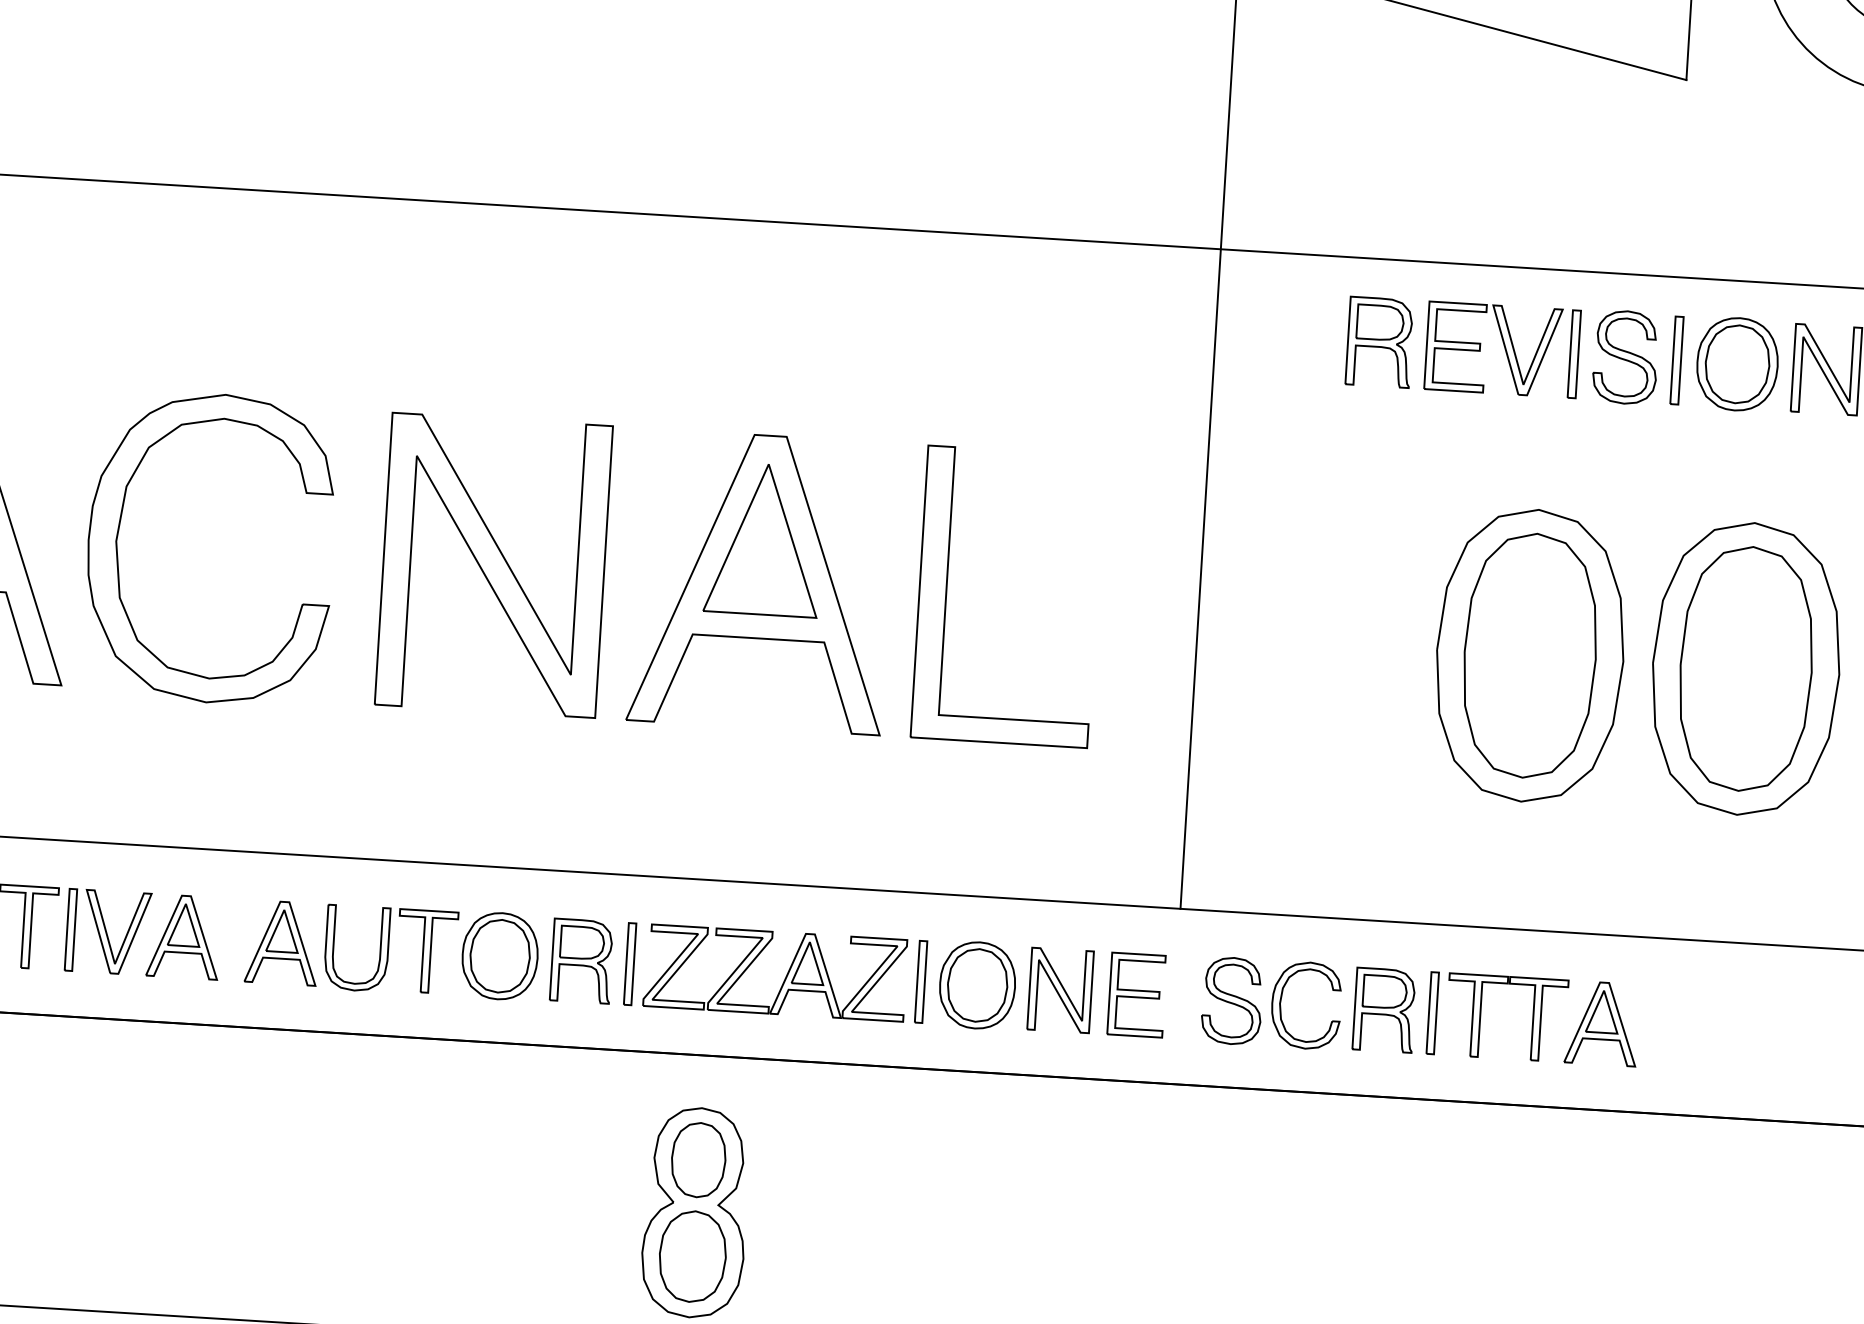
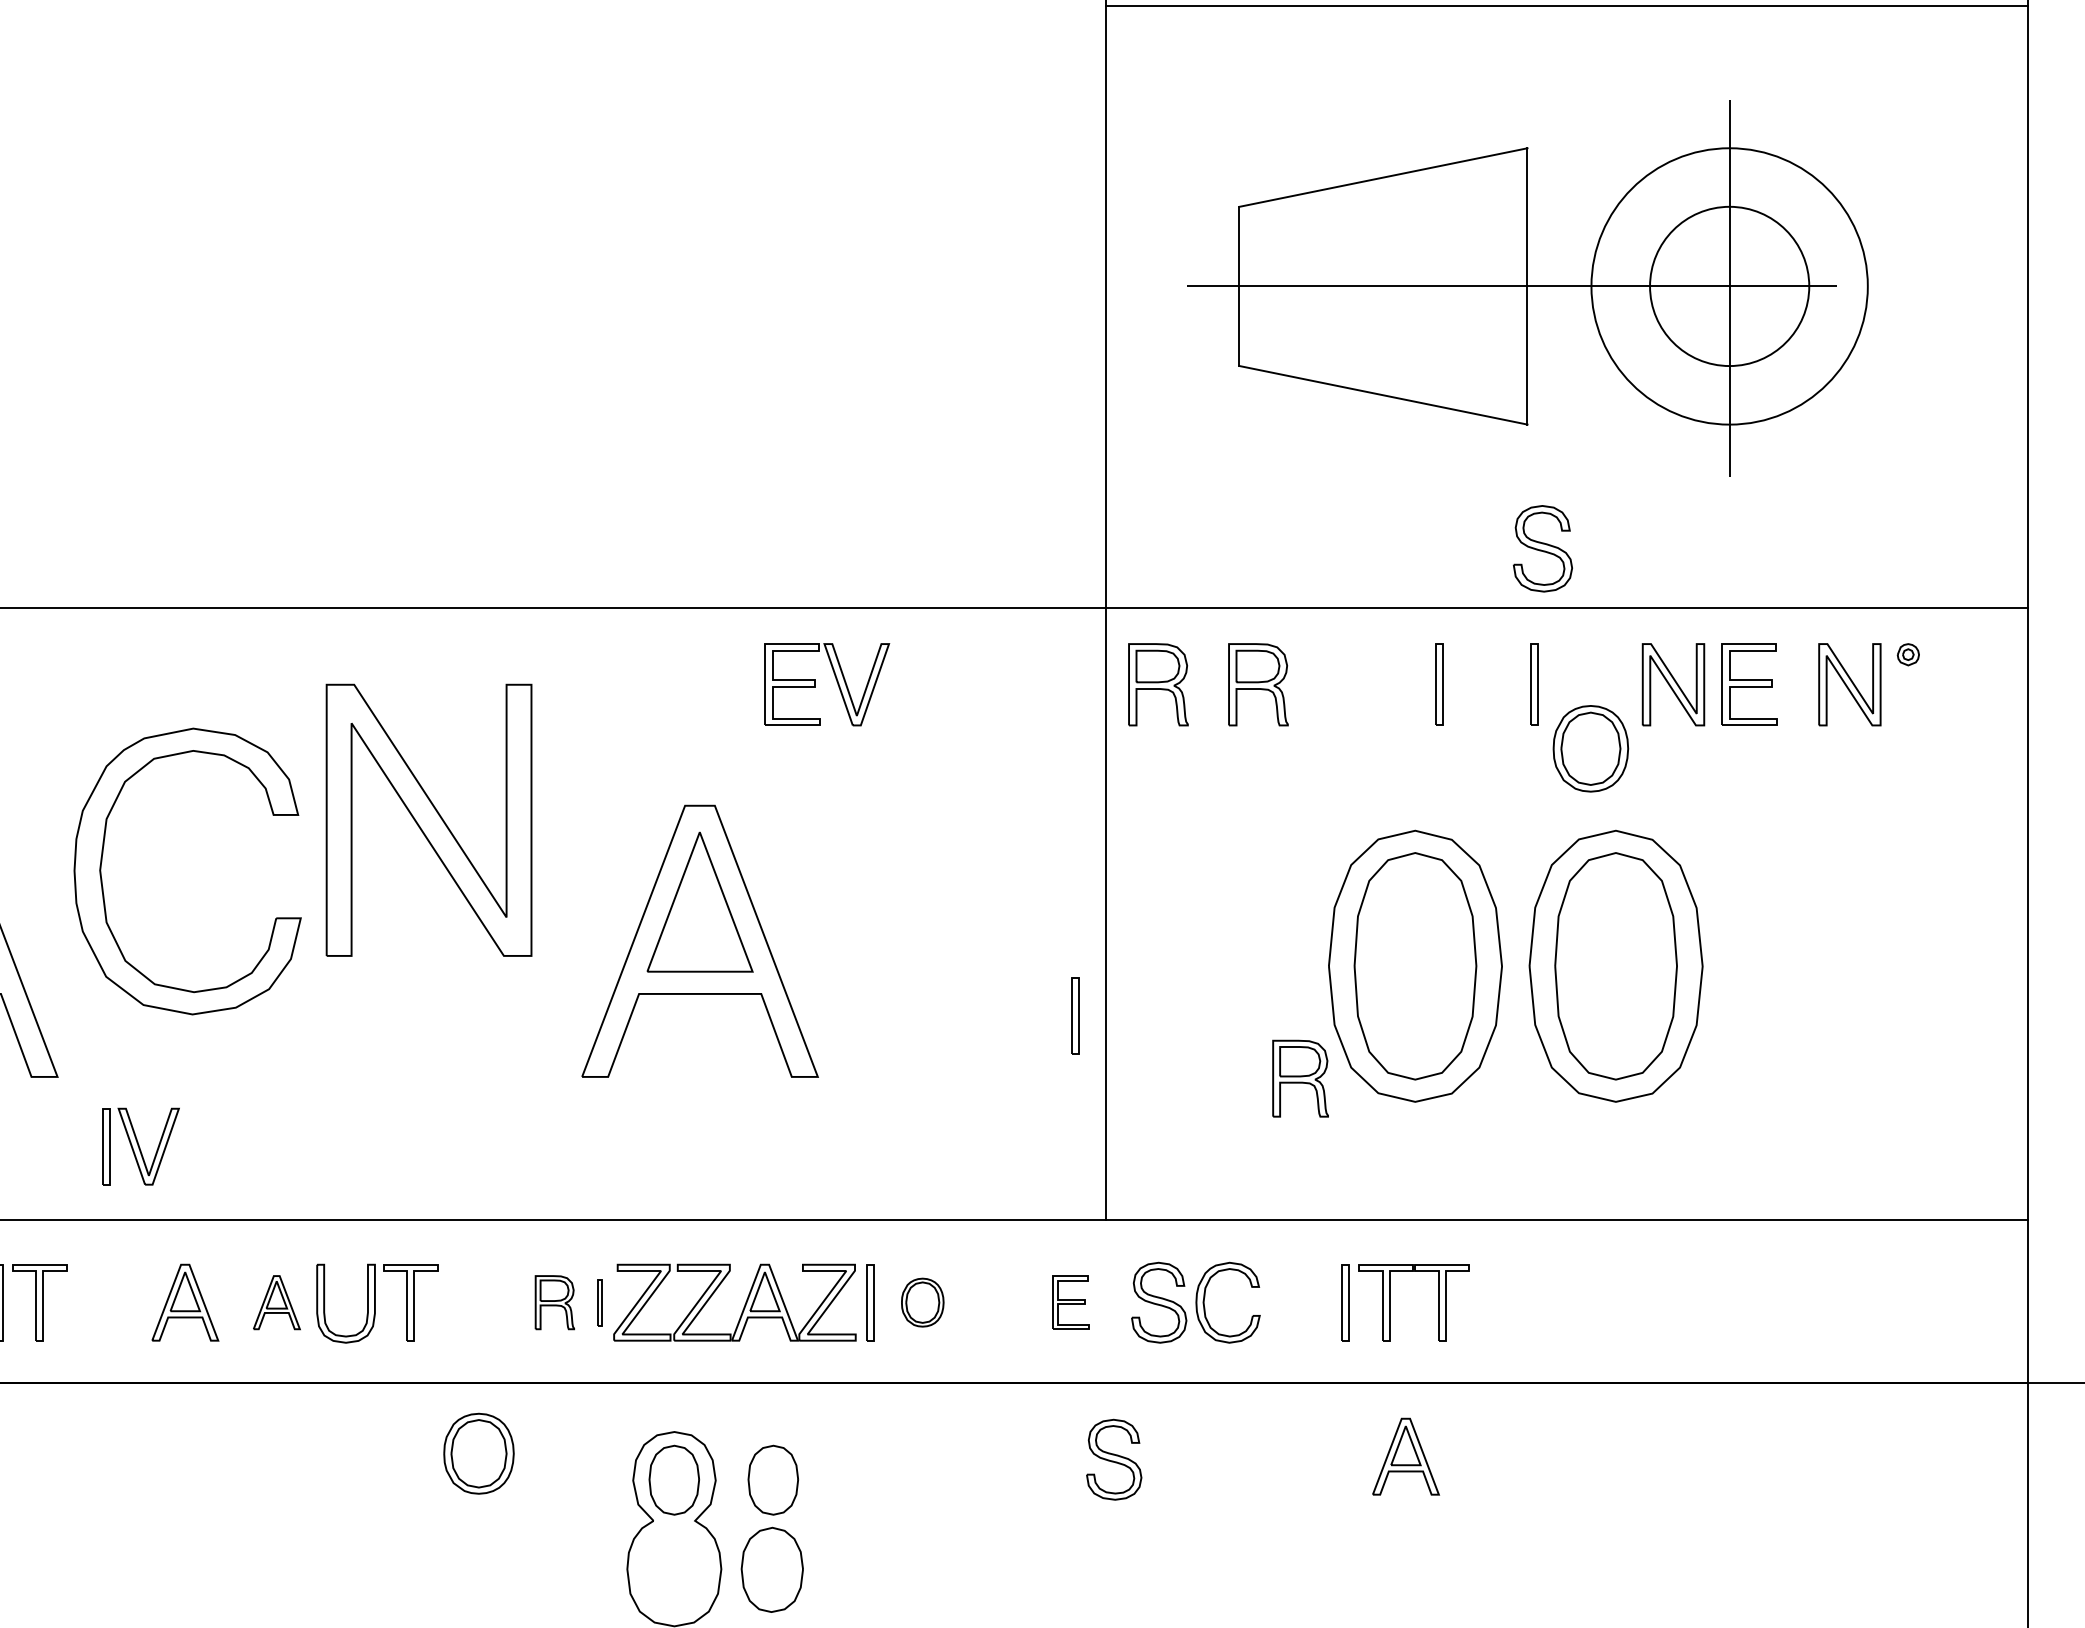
part: (1272, 335) -> (1158, 684), added
part: (1503, 347) -> (836, 682), moved
part: (1625, 357) -> (1542, 548), moved
part: (1737, 363) -> (1590, 748), moved
part: (118, 550) -> (102, 878), moved
part: (493, 564) -> (428, 819), moved
part: (946, 593) -> (871, 941), removed
part: (1161, 686) -> (1075, 1015), added
part: (107, 931) -> (140, 1146), moved
part: (282, 942) -> (276, 1302), size x0.7
part: (499, 955) -> (478, 1453), moved
part: (581, 960) -> (554, 1302), size x0.7
part: (629, 963) -> (599, 1302), size x0.6
part: (977, 985) -> (922, 1302), size x0.6
part: (1060, 990) -> (999, 1302), removed
part: (1136, 994) -> (1070, 1302), size x0.7
part: (1384, 1010) -> (1300, 1078), moved
part: (1601, 1023) -> (1405, 1456), moved
part: (804, 1165) -> (772, 1479), added
part: (1173, 1166) -> (1114, 1459), added
part: (691, 1256) -> (771, 1569), moved

